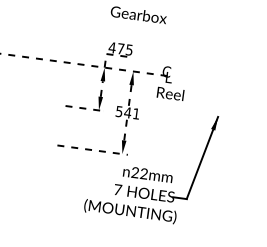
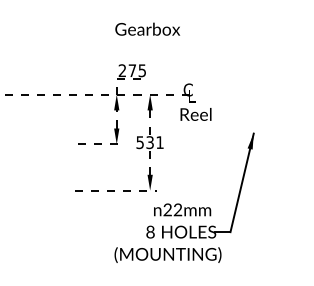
text: (112, 47) -> (122, 70), 475 -> 275
text: (128, 112) -> (150, 142), 541 -> 531
text: (117, 189) -> (150, 231), 7 -> 8

